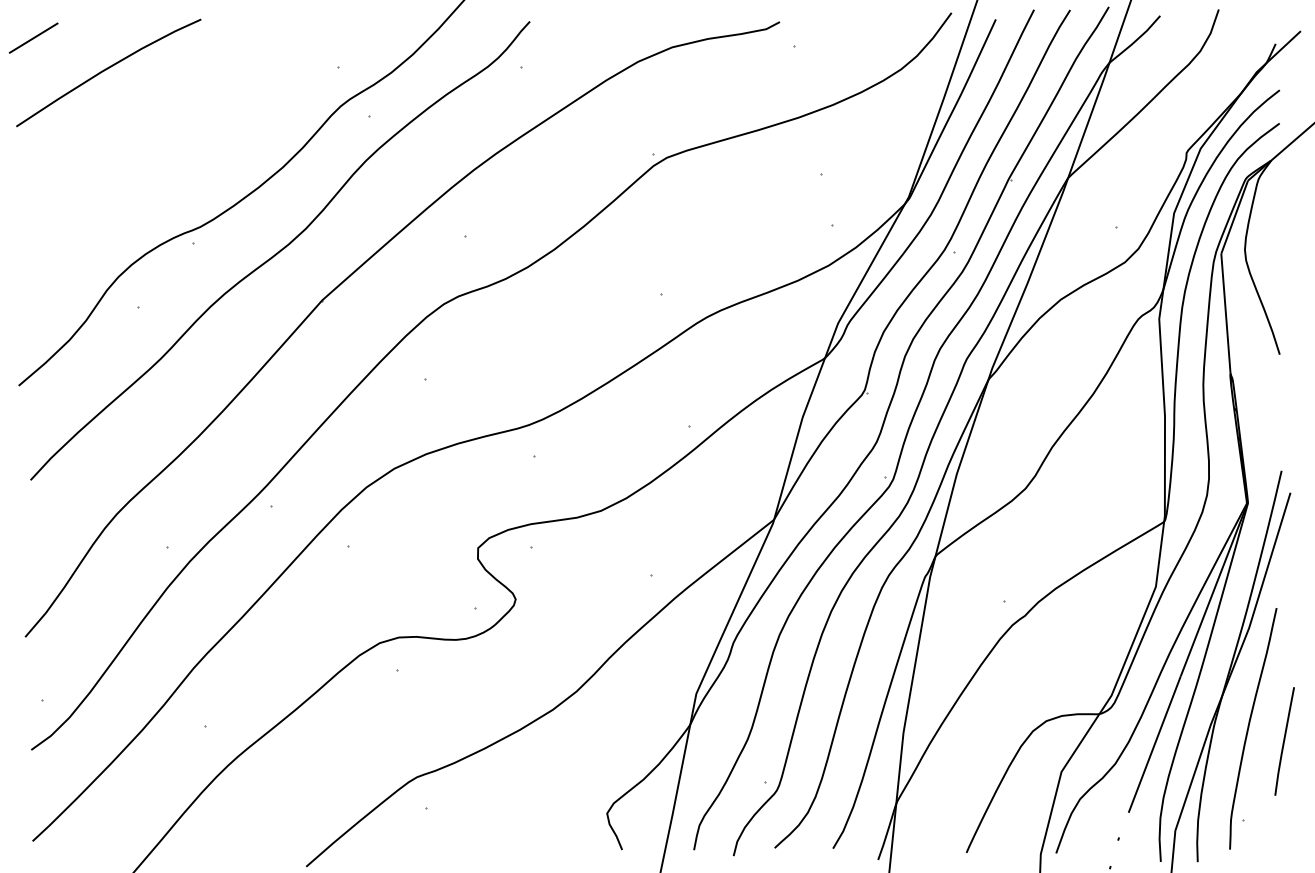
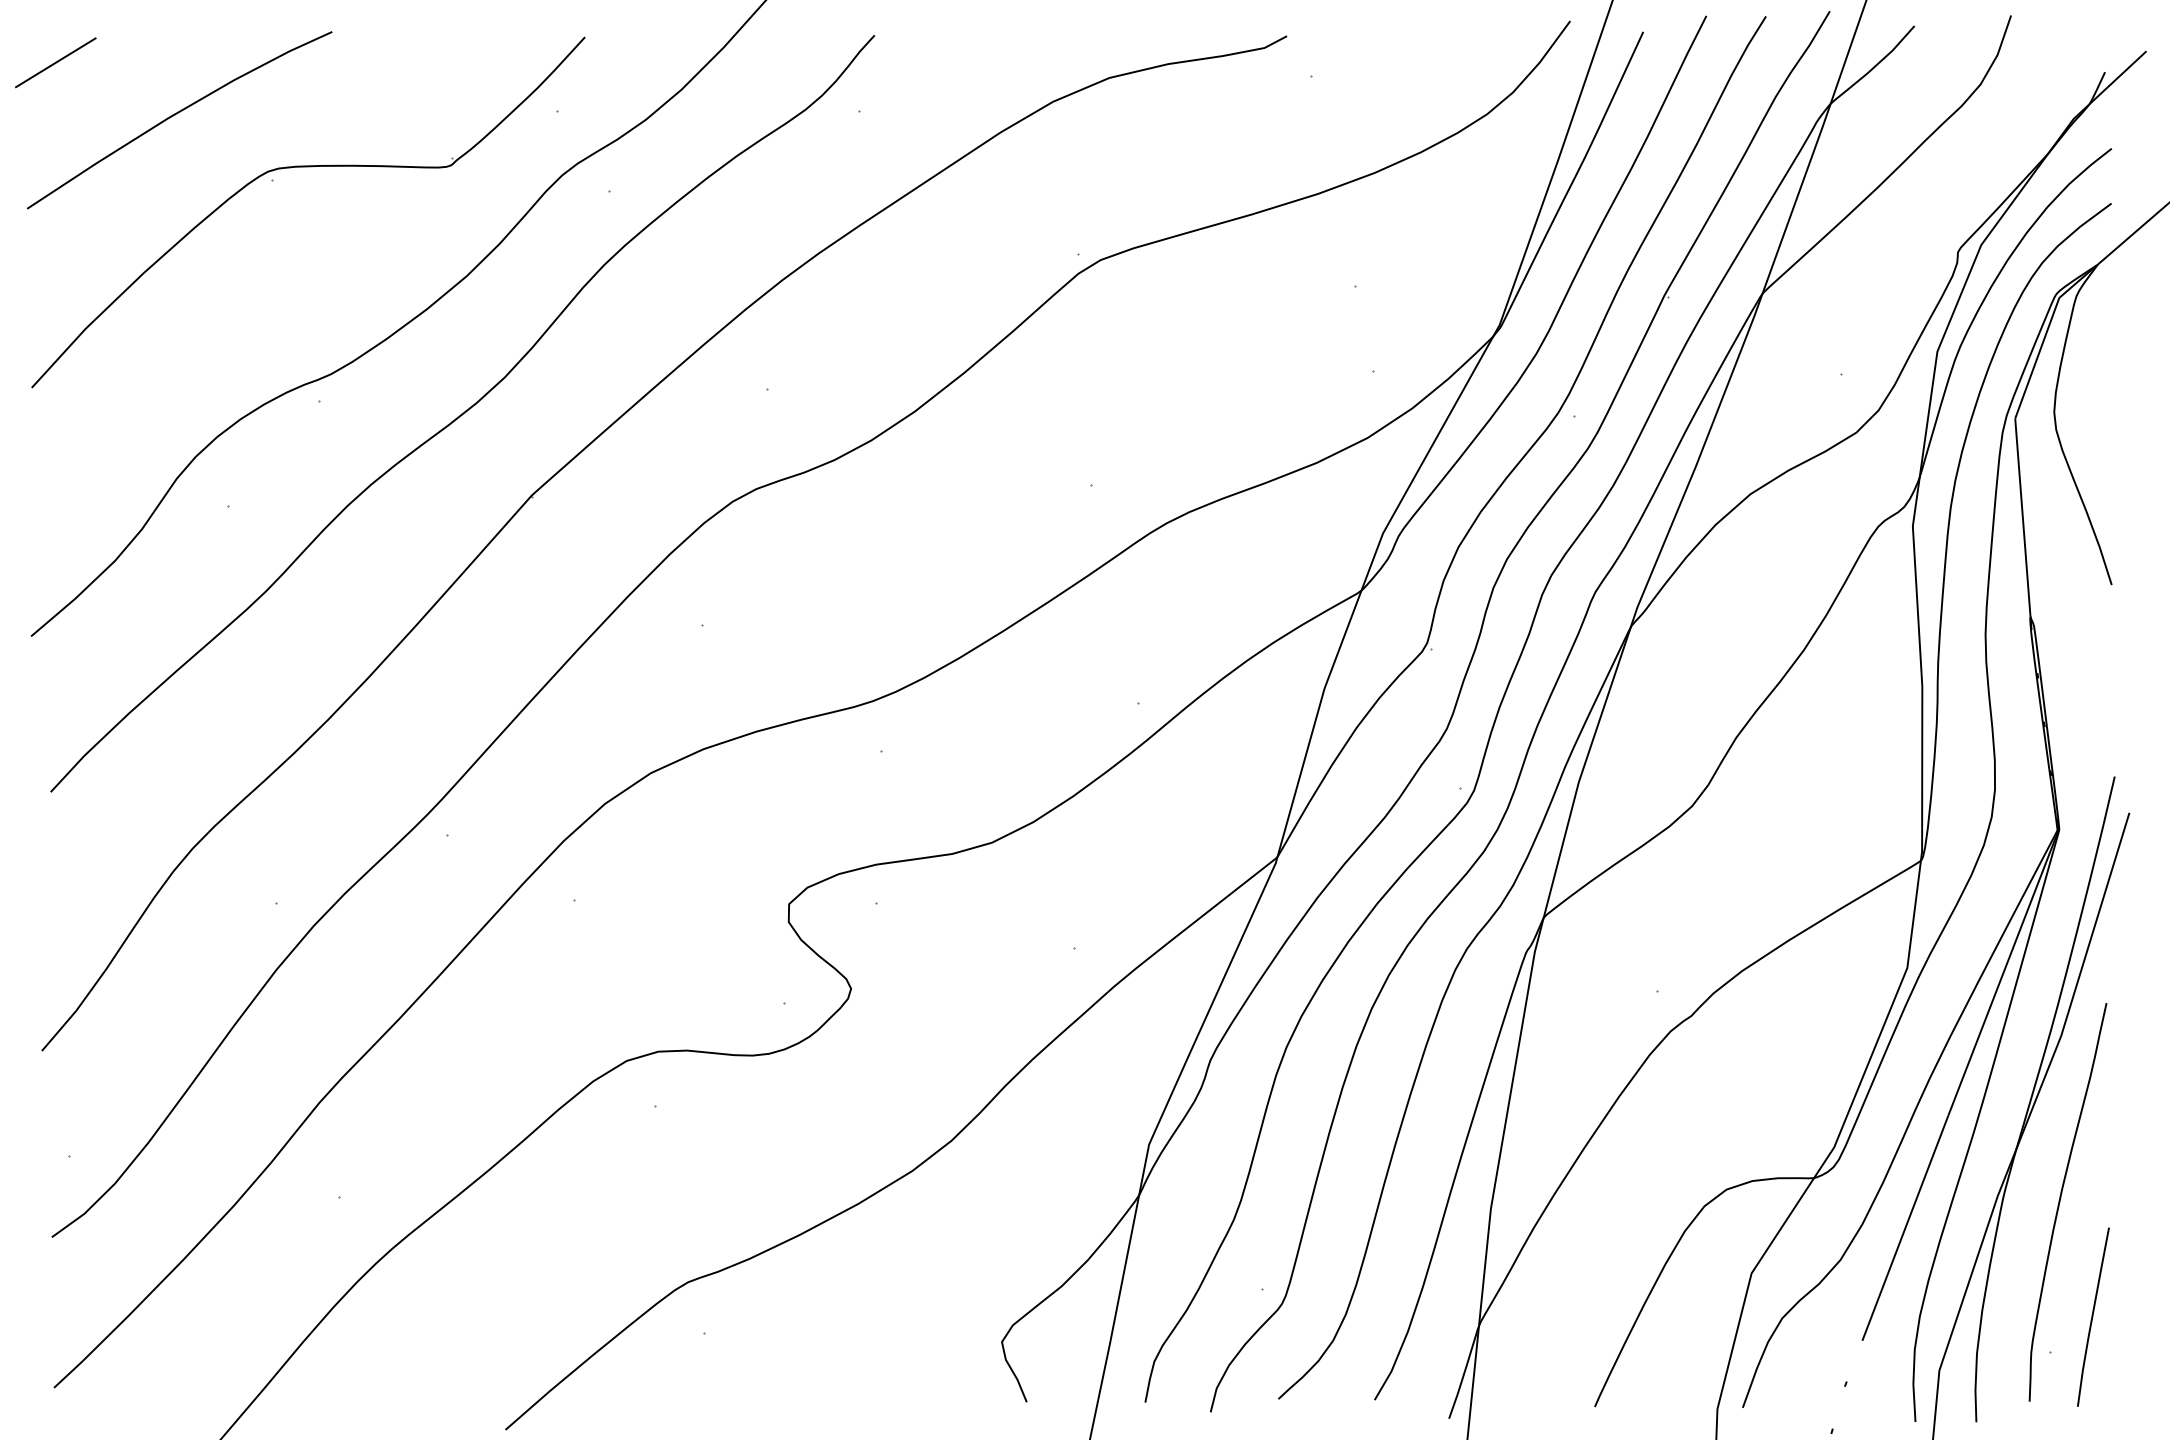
part: (179, 102) -> (296, 168), added
line: (1284, 741) -> (2093, 1317), moved

